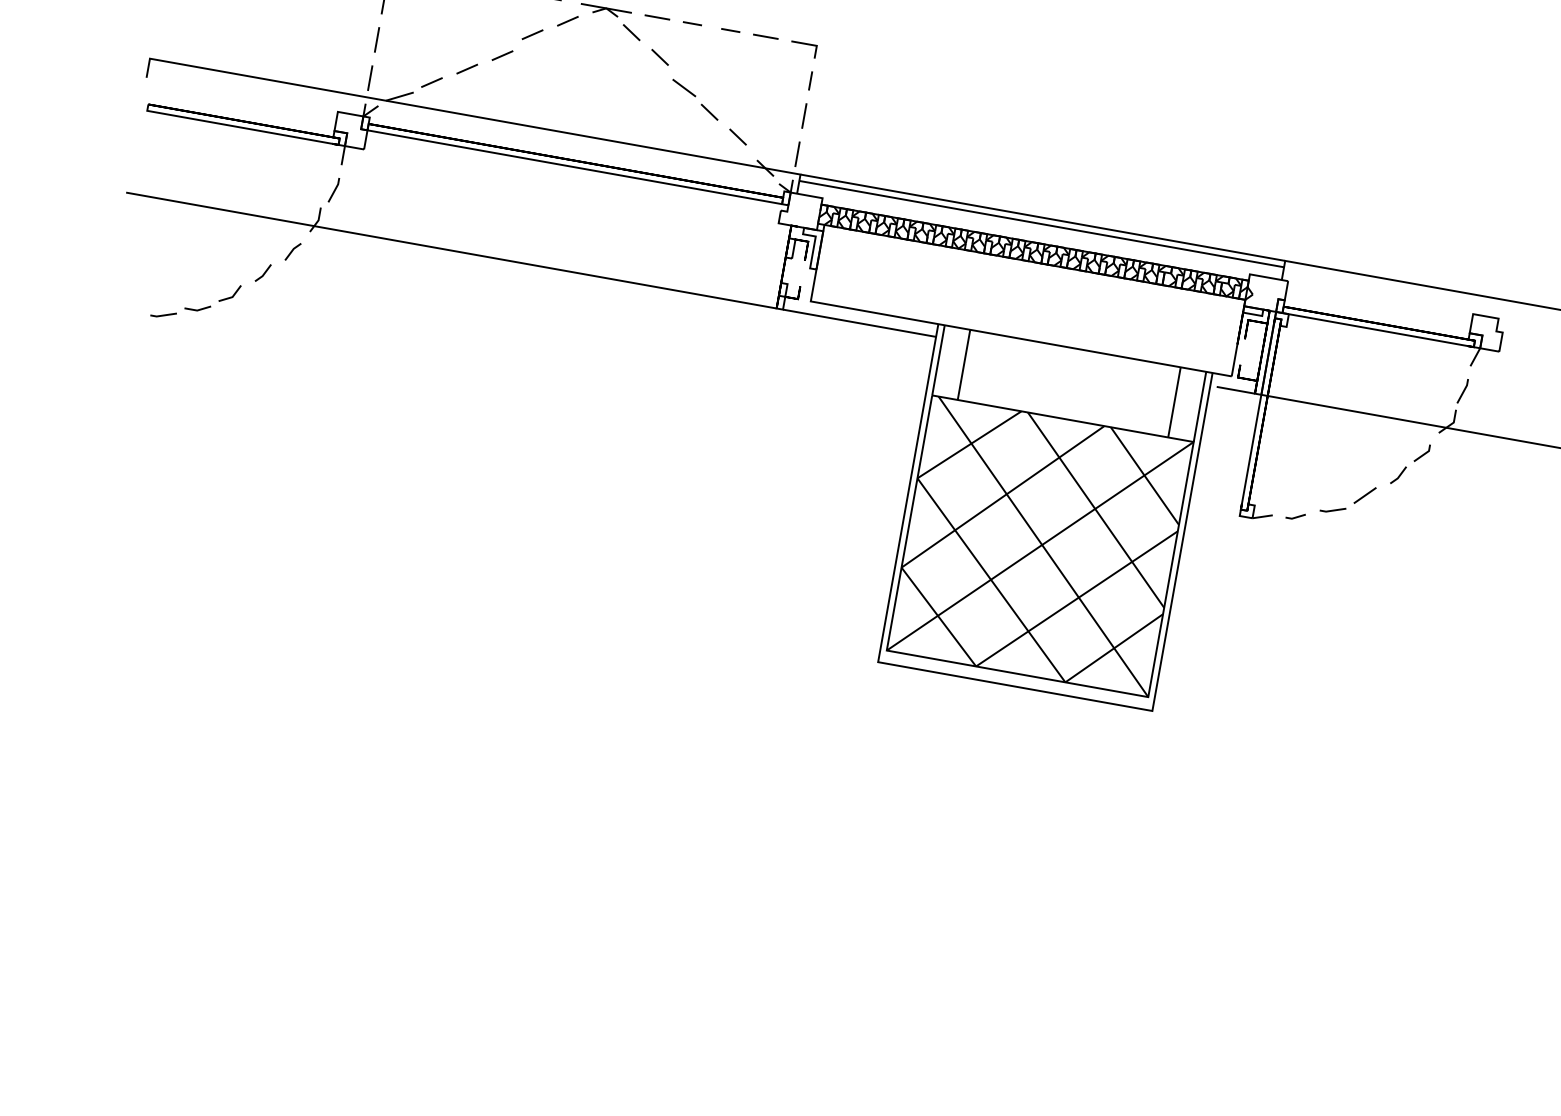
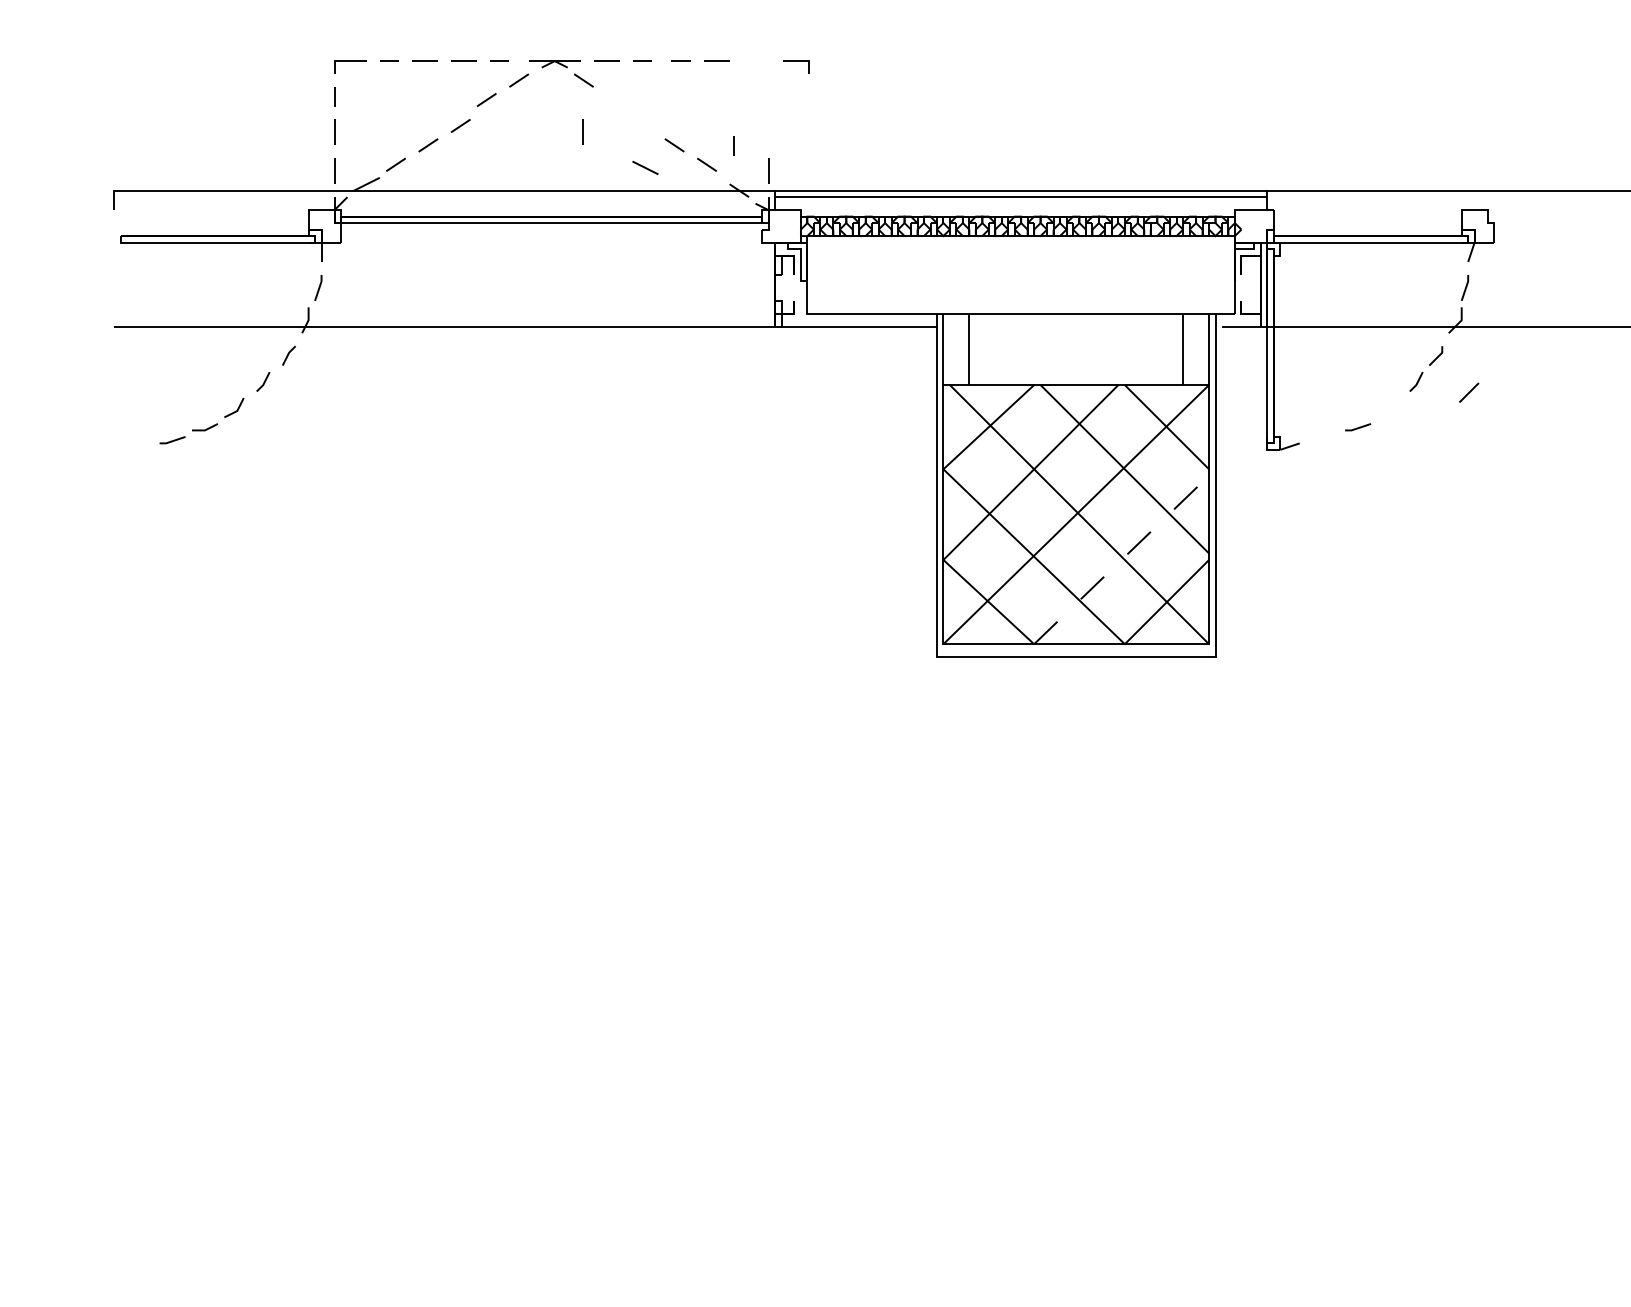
line: (804, 44) -> (796, 61), moved
line: (660, 56) -> (616, 99), removed
line: (810, 80) -> (733, 145), moved
line: (684, 87) -> (645, 167), moved
line: (804, 115) -> (582, 131), moved
line: (1365, 495) -> (1469, 392), moved
line: (1295, 516) -> (1322, 440), removed
line: (1076, 598) -> (1121, 559), solid -> dashed

